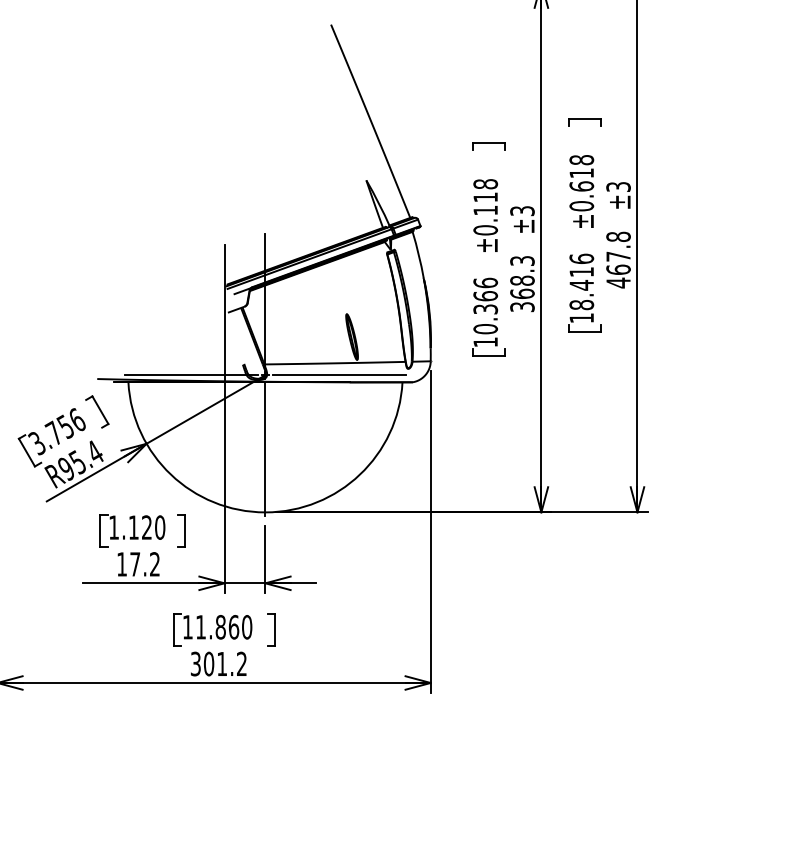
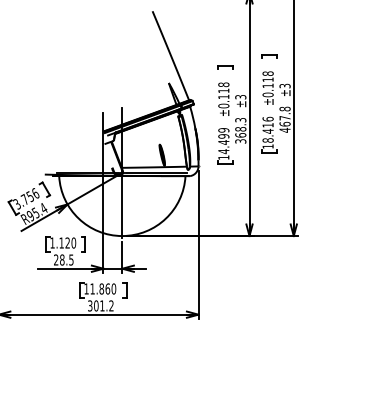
text: (580, 185) -> (267, 85), ±0.618 -> ±0.118
text: (484, 307) -> (223, 141), 10.366 -> 14.499
text: (137, 563) -> (63, 259), 17.2 -> 28.5

